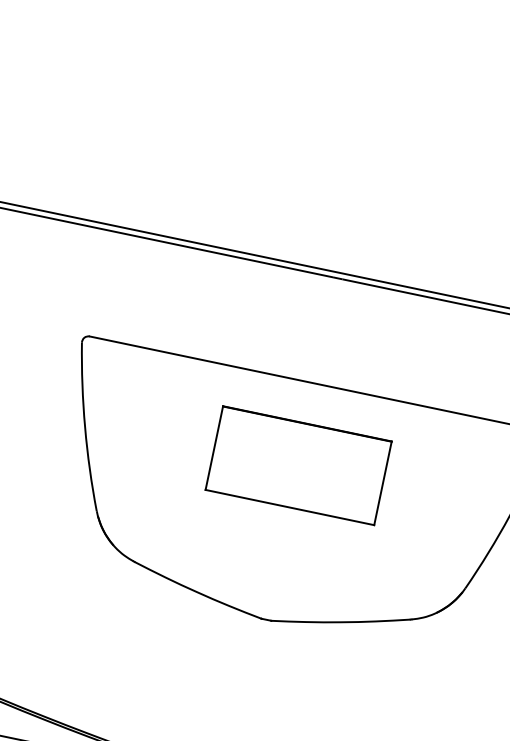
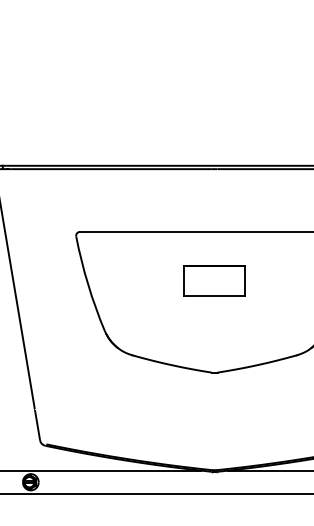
part: (298, 465) -> (214, 280), size x0.6

